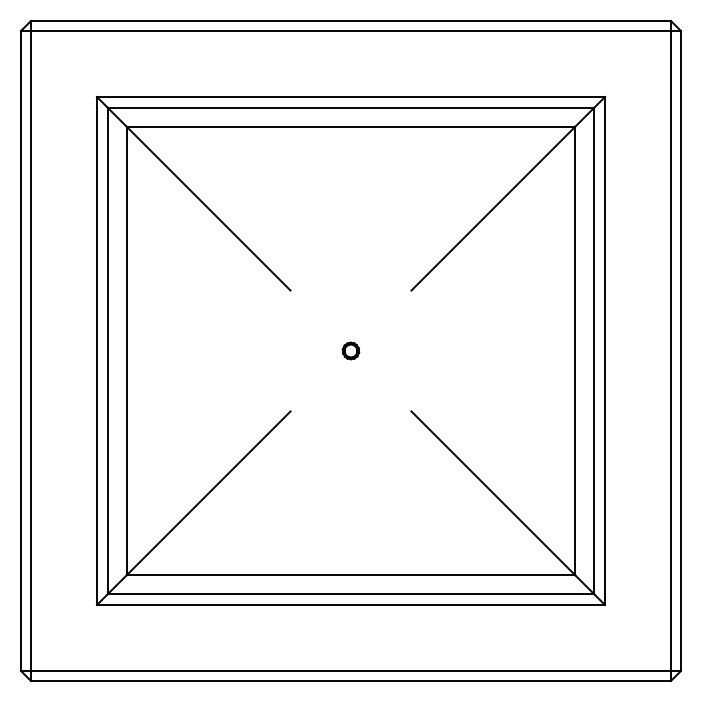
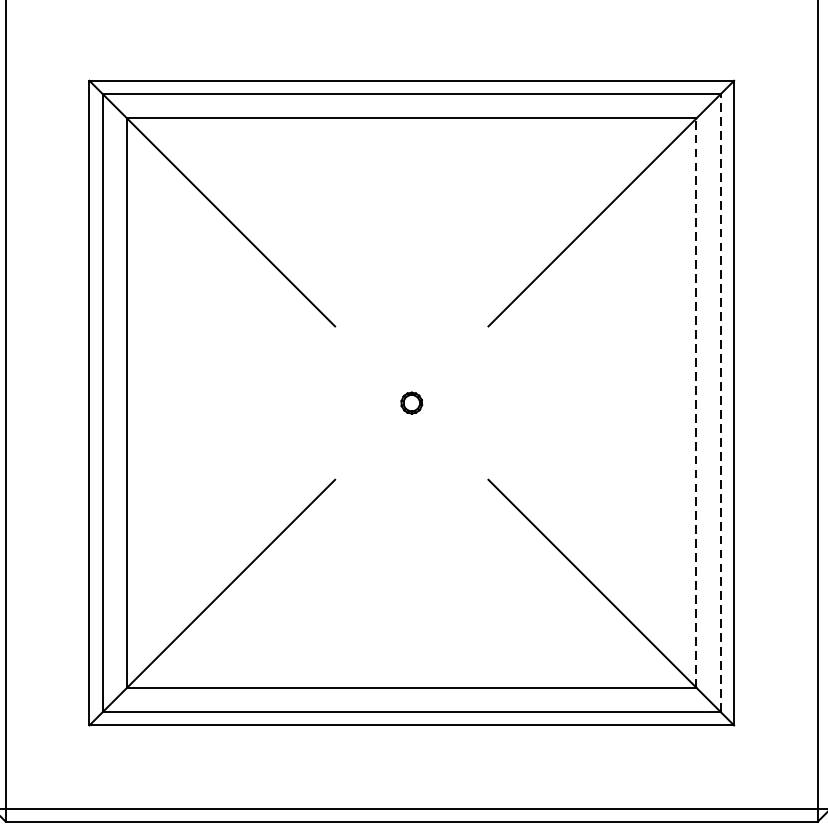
line: (575, 350) -> (696, 402), solid -> dashed
line: (594, 350) -> (720, 402), solid -> dashed

